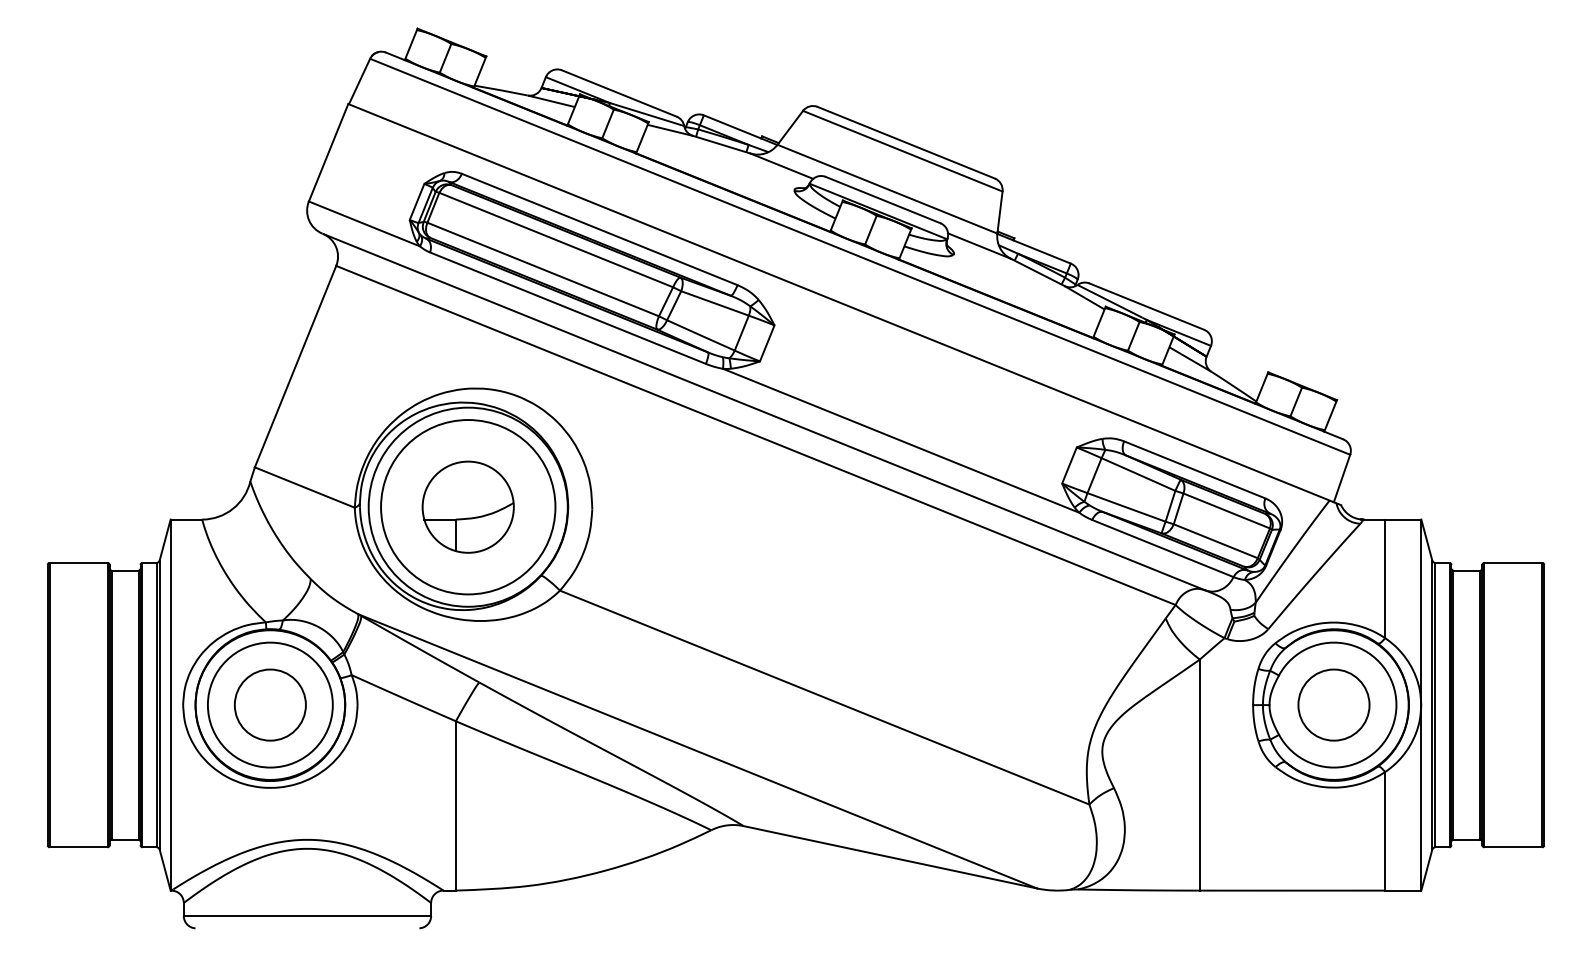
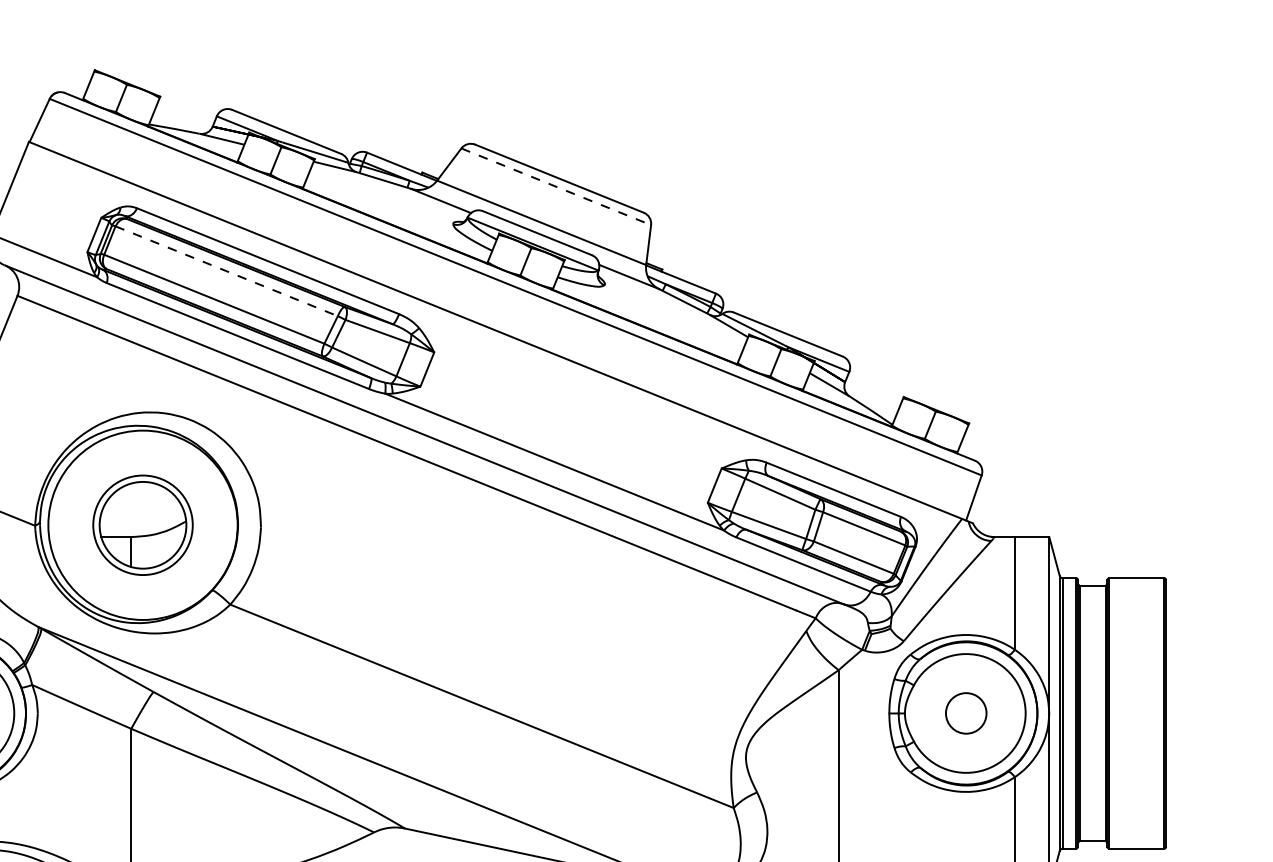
line: (902, 151) -> (555, 187), solid -> dashed
line: (556, 240) -> (226, 271), solid -> dashed
circle: (468, 507) -> (143, 525), size x0.6
circle: (1333, 704) -> (965, 712), size x0.6

